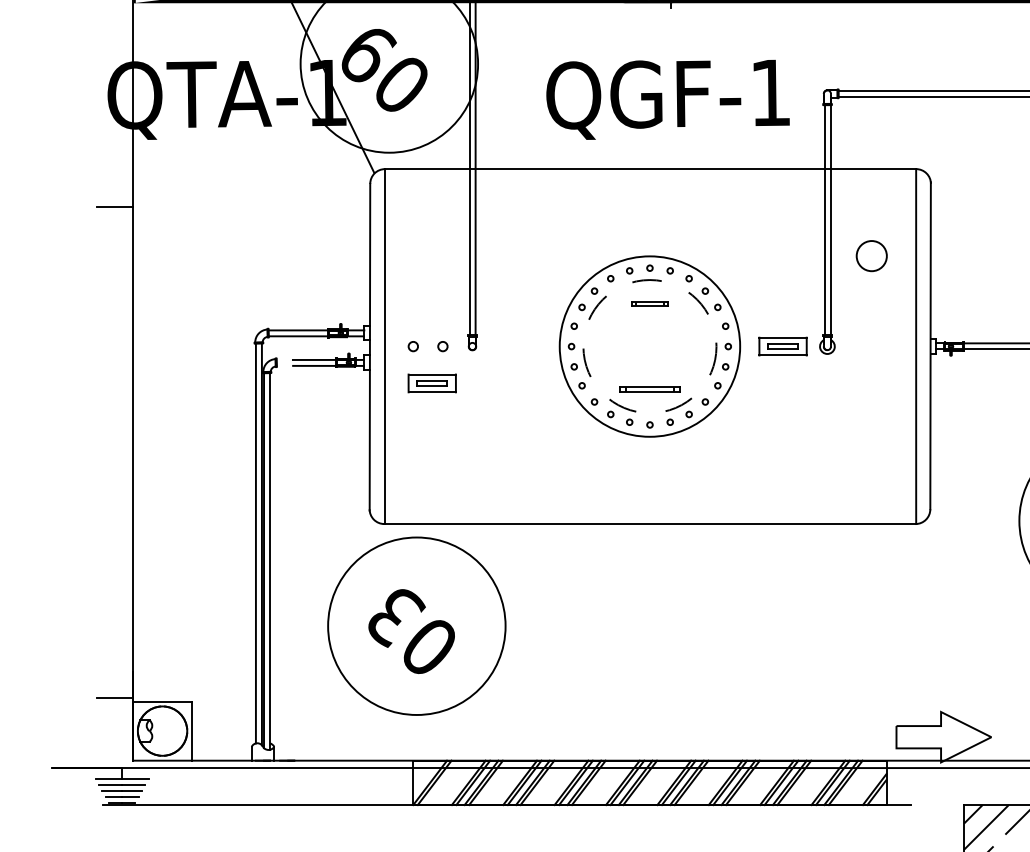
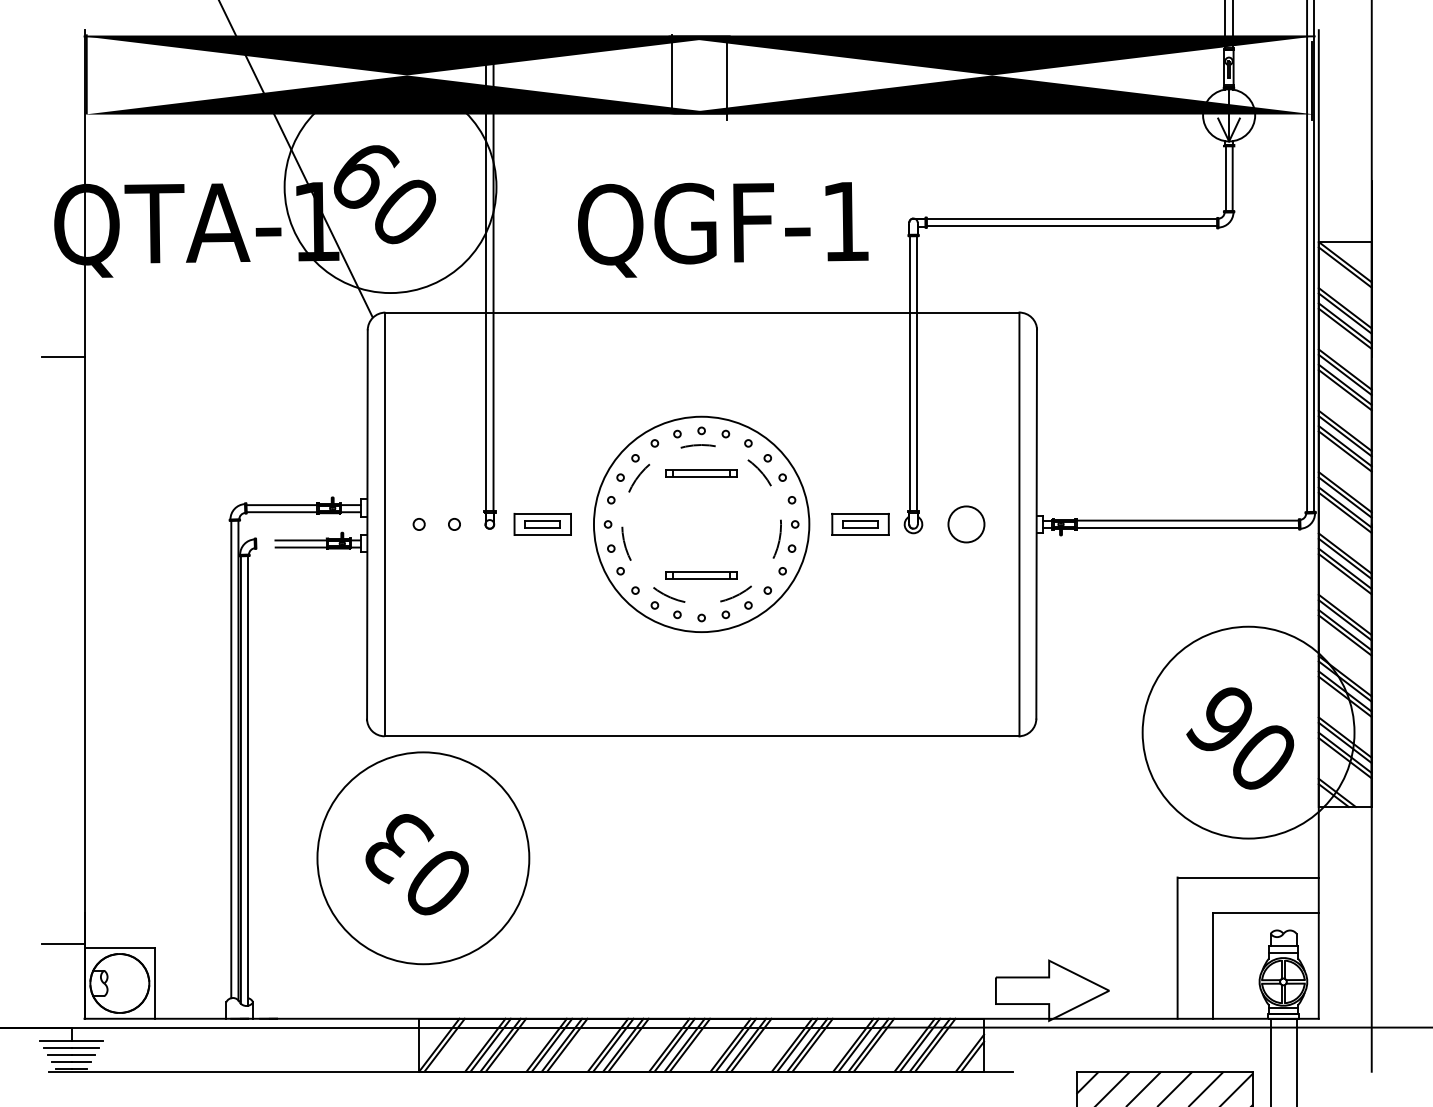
circle: (871, 256) -> (966, 524), moved
part: (649, 303) -> (701, 473), size x1.67
part: (432, 383) -> (542, 524), moved

